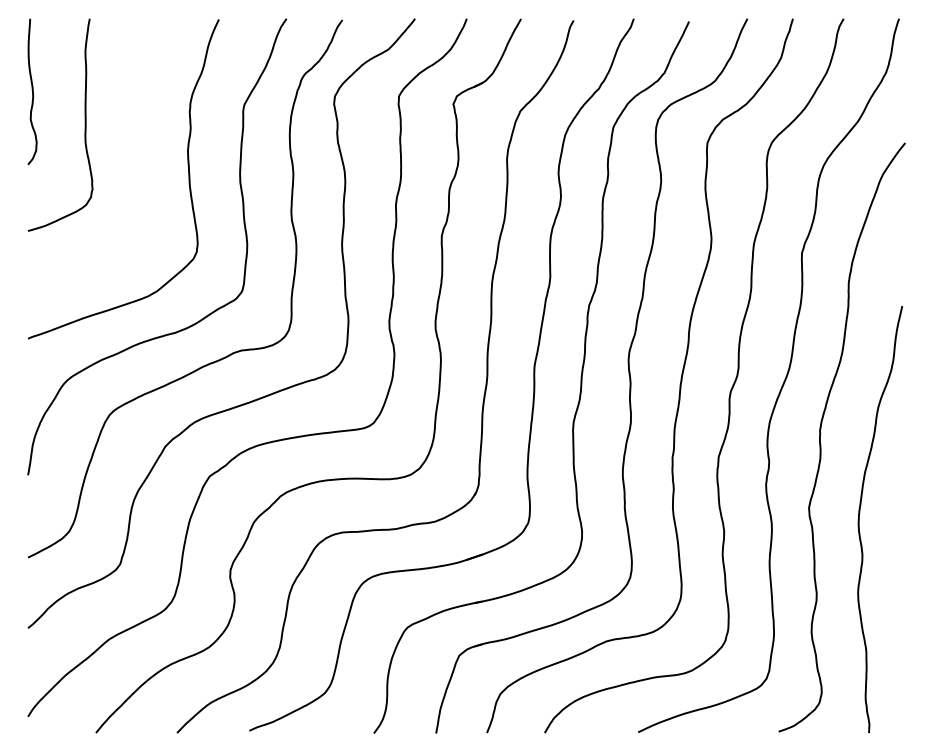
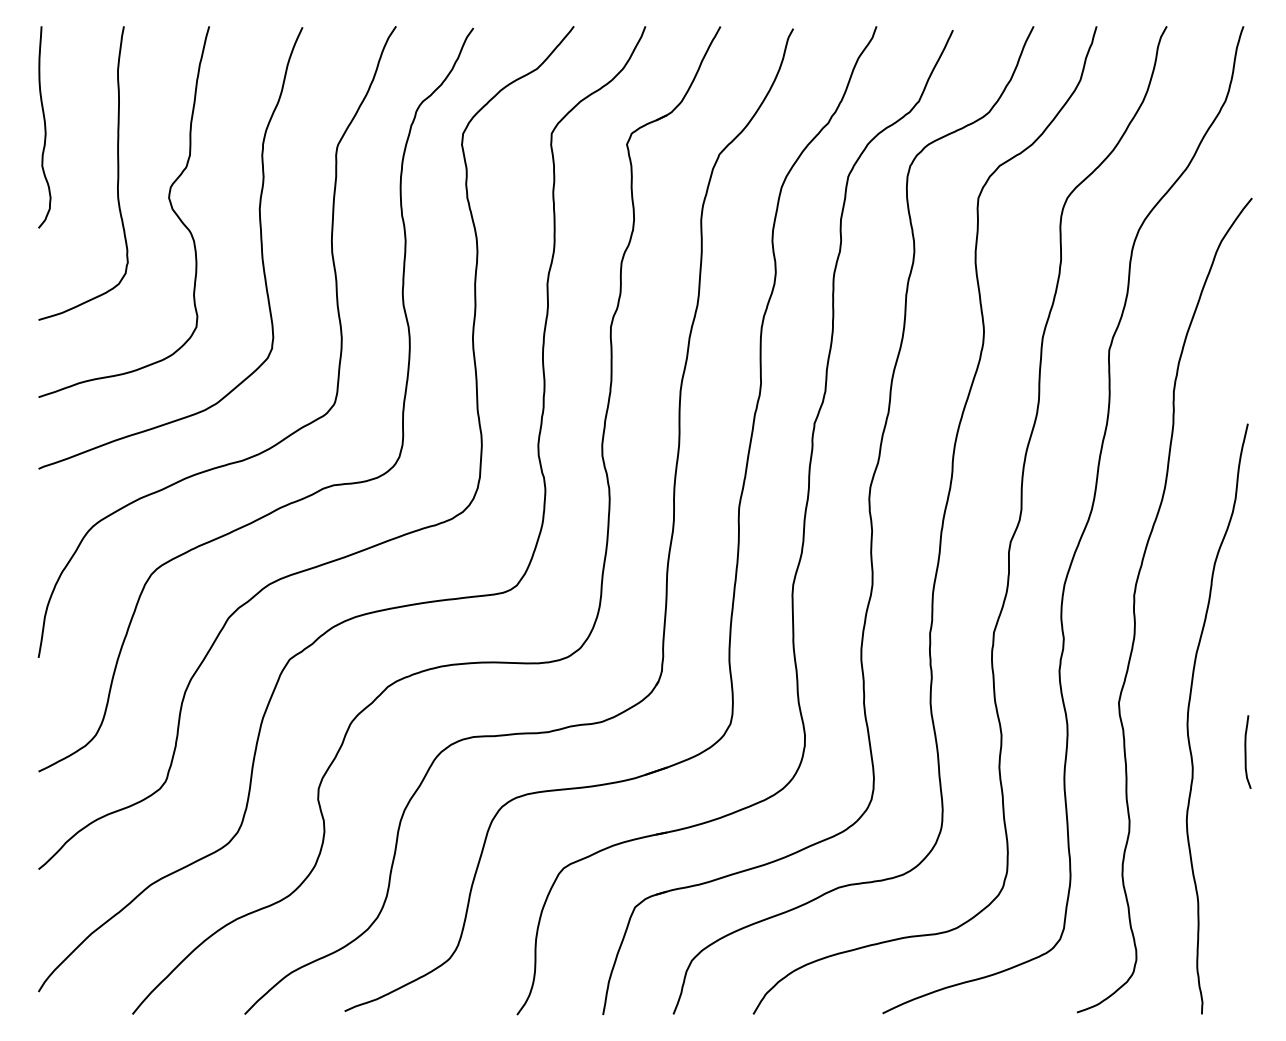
curve: (121, 144) -> (168, 200), added
curve: (901, 542) -> (1246, 751), added

